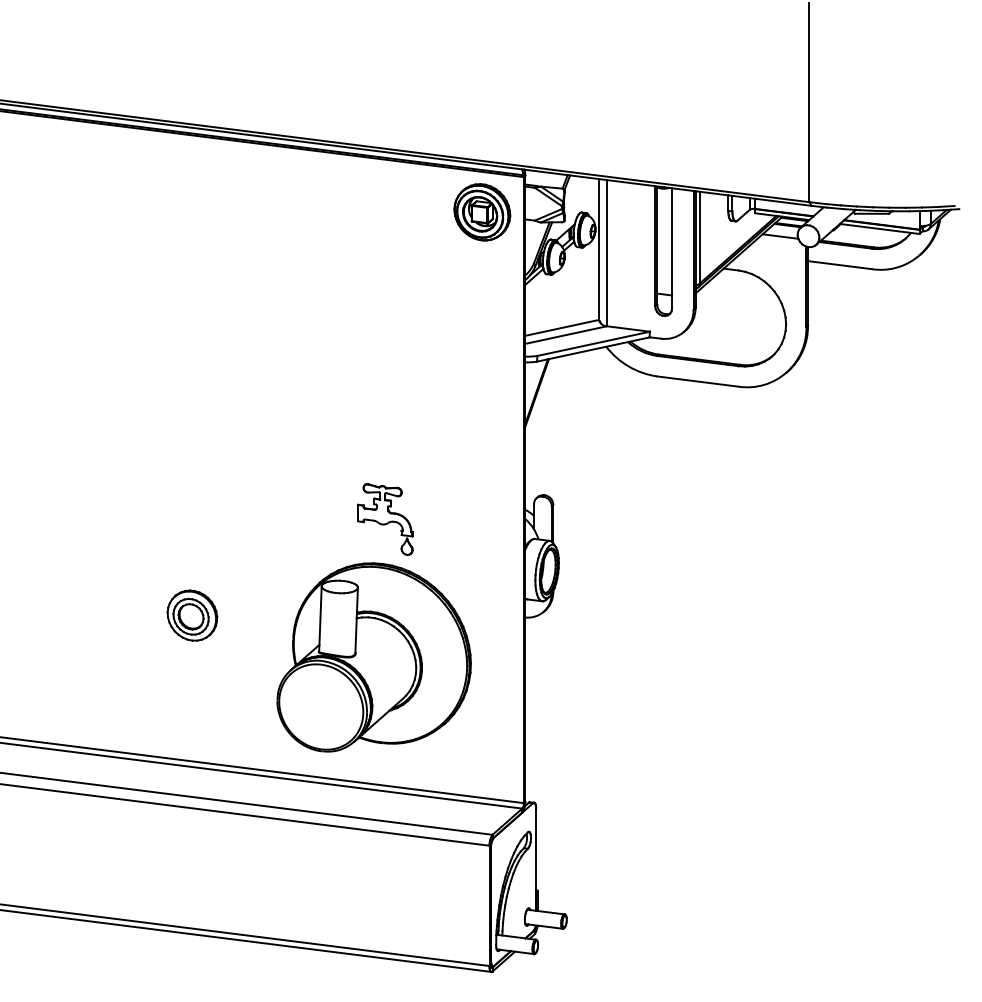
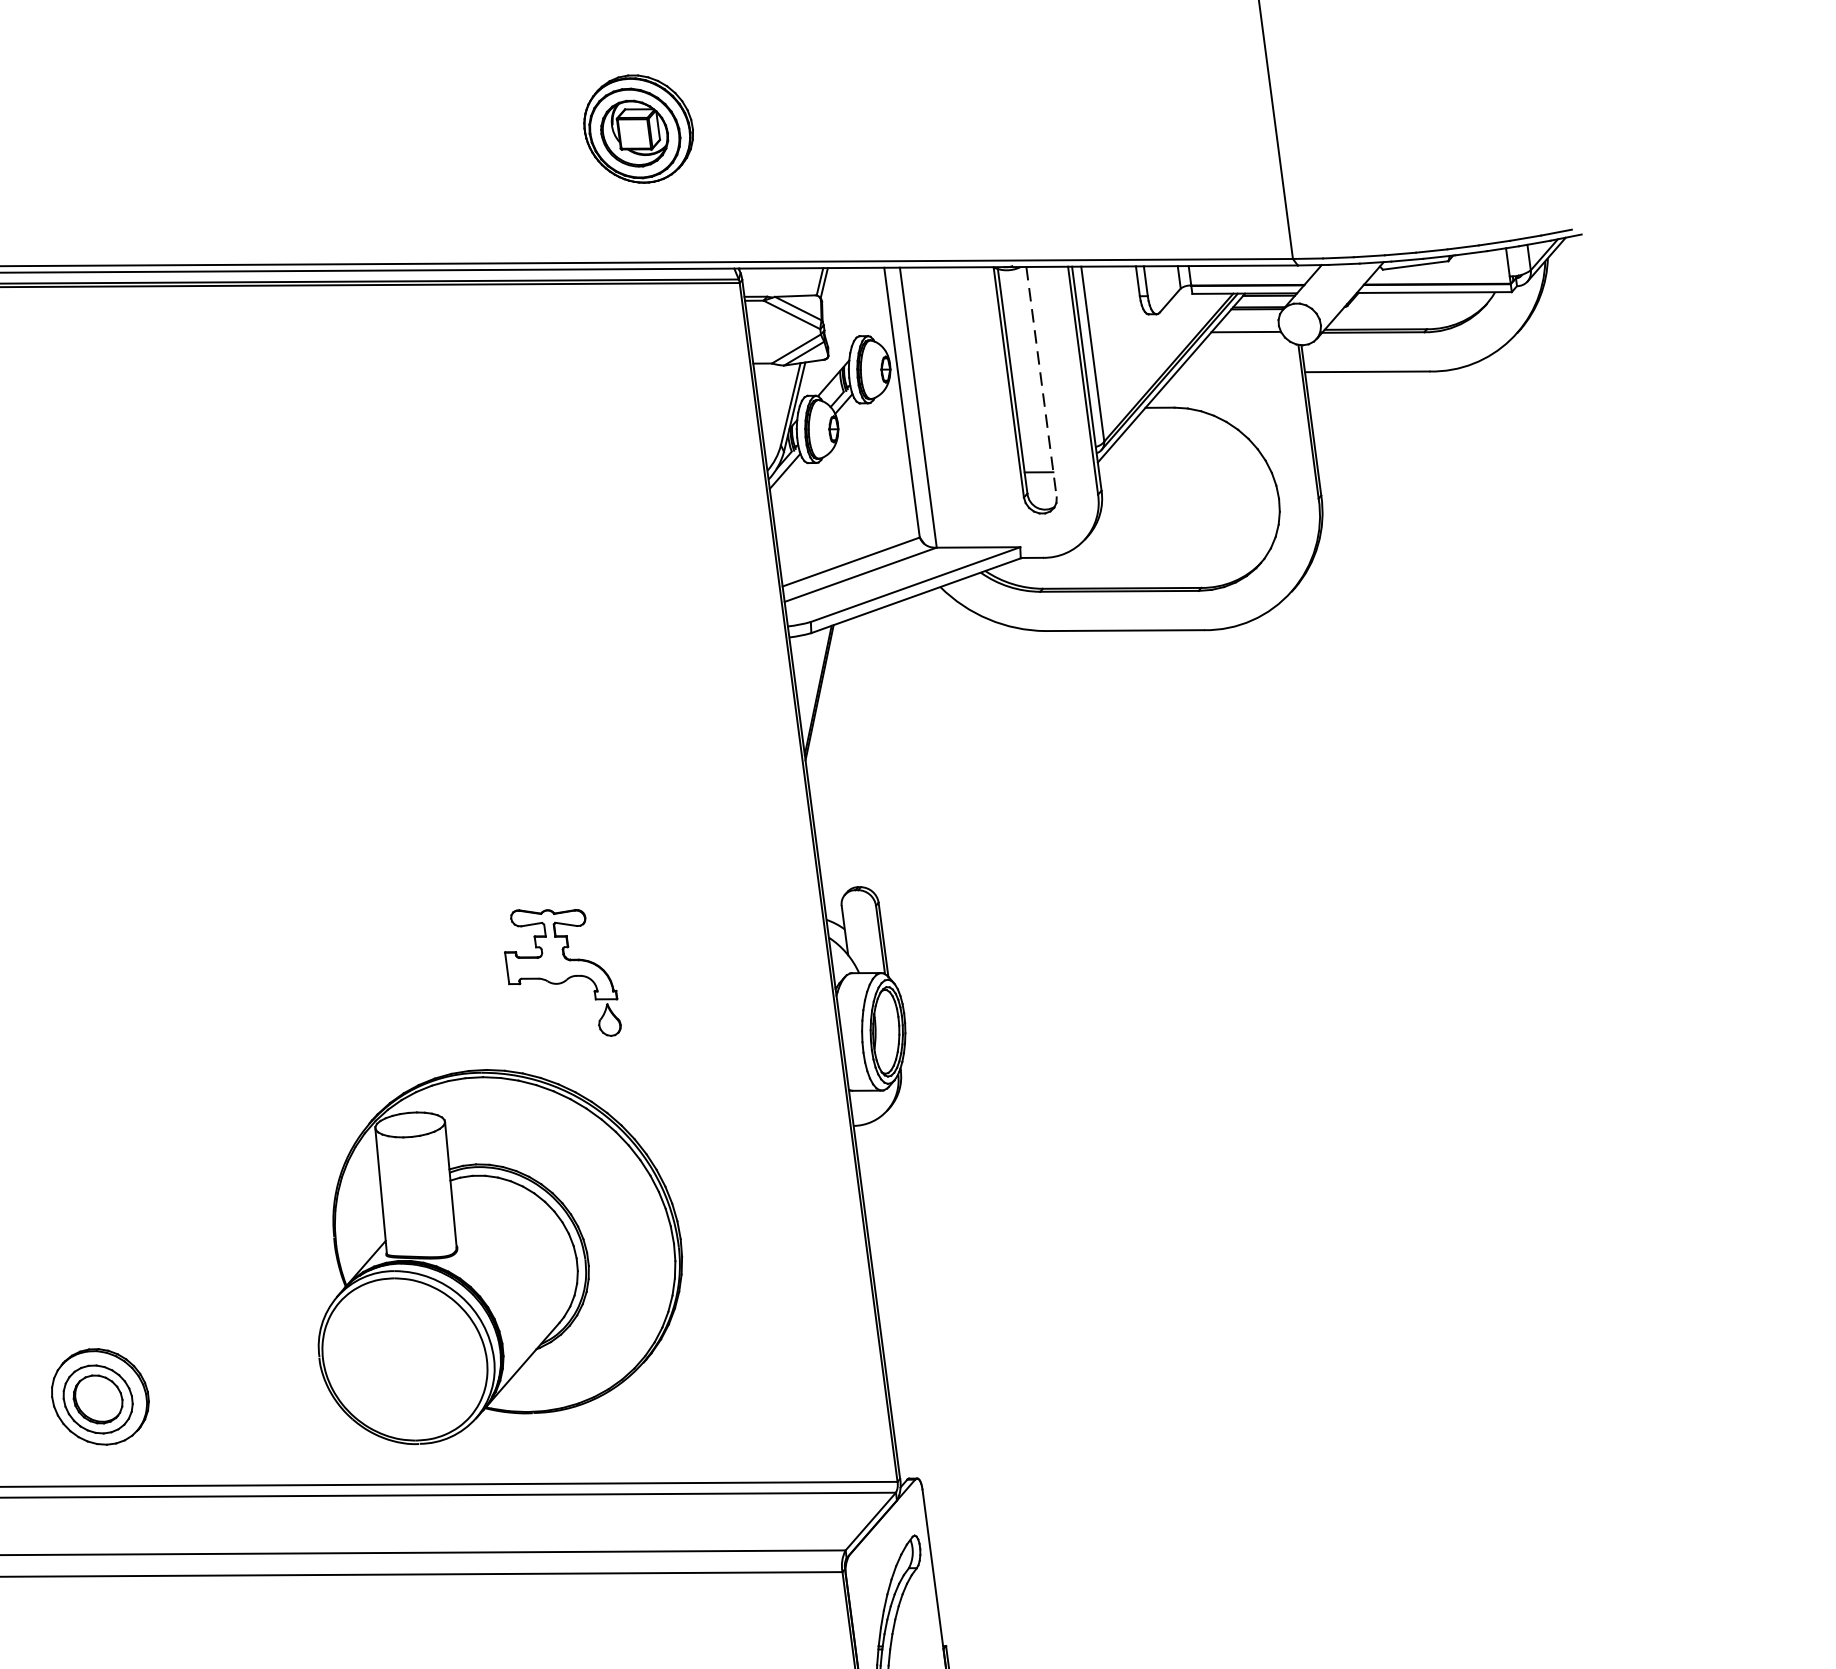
part: (482, 212) -> (638, 129), moved
line: (672, 248) -> (1042, 382), solid -> dashed
part: (192, 615) -> (100, 1396), moved
part: (373, 657) -> (492, 1251), moved

